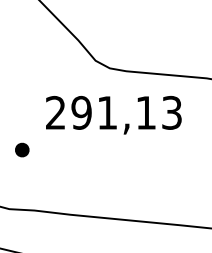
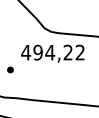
text: (112, 112) -> (52, 52), 291,13 -> 494,22

